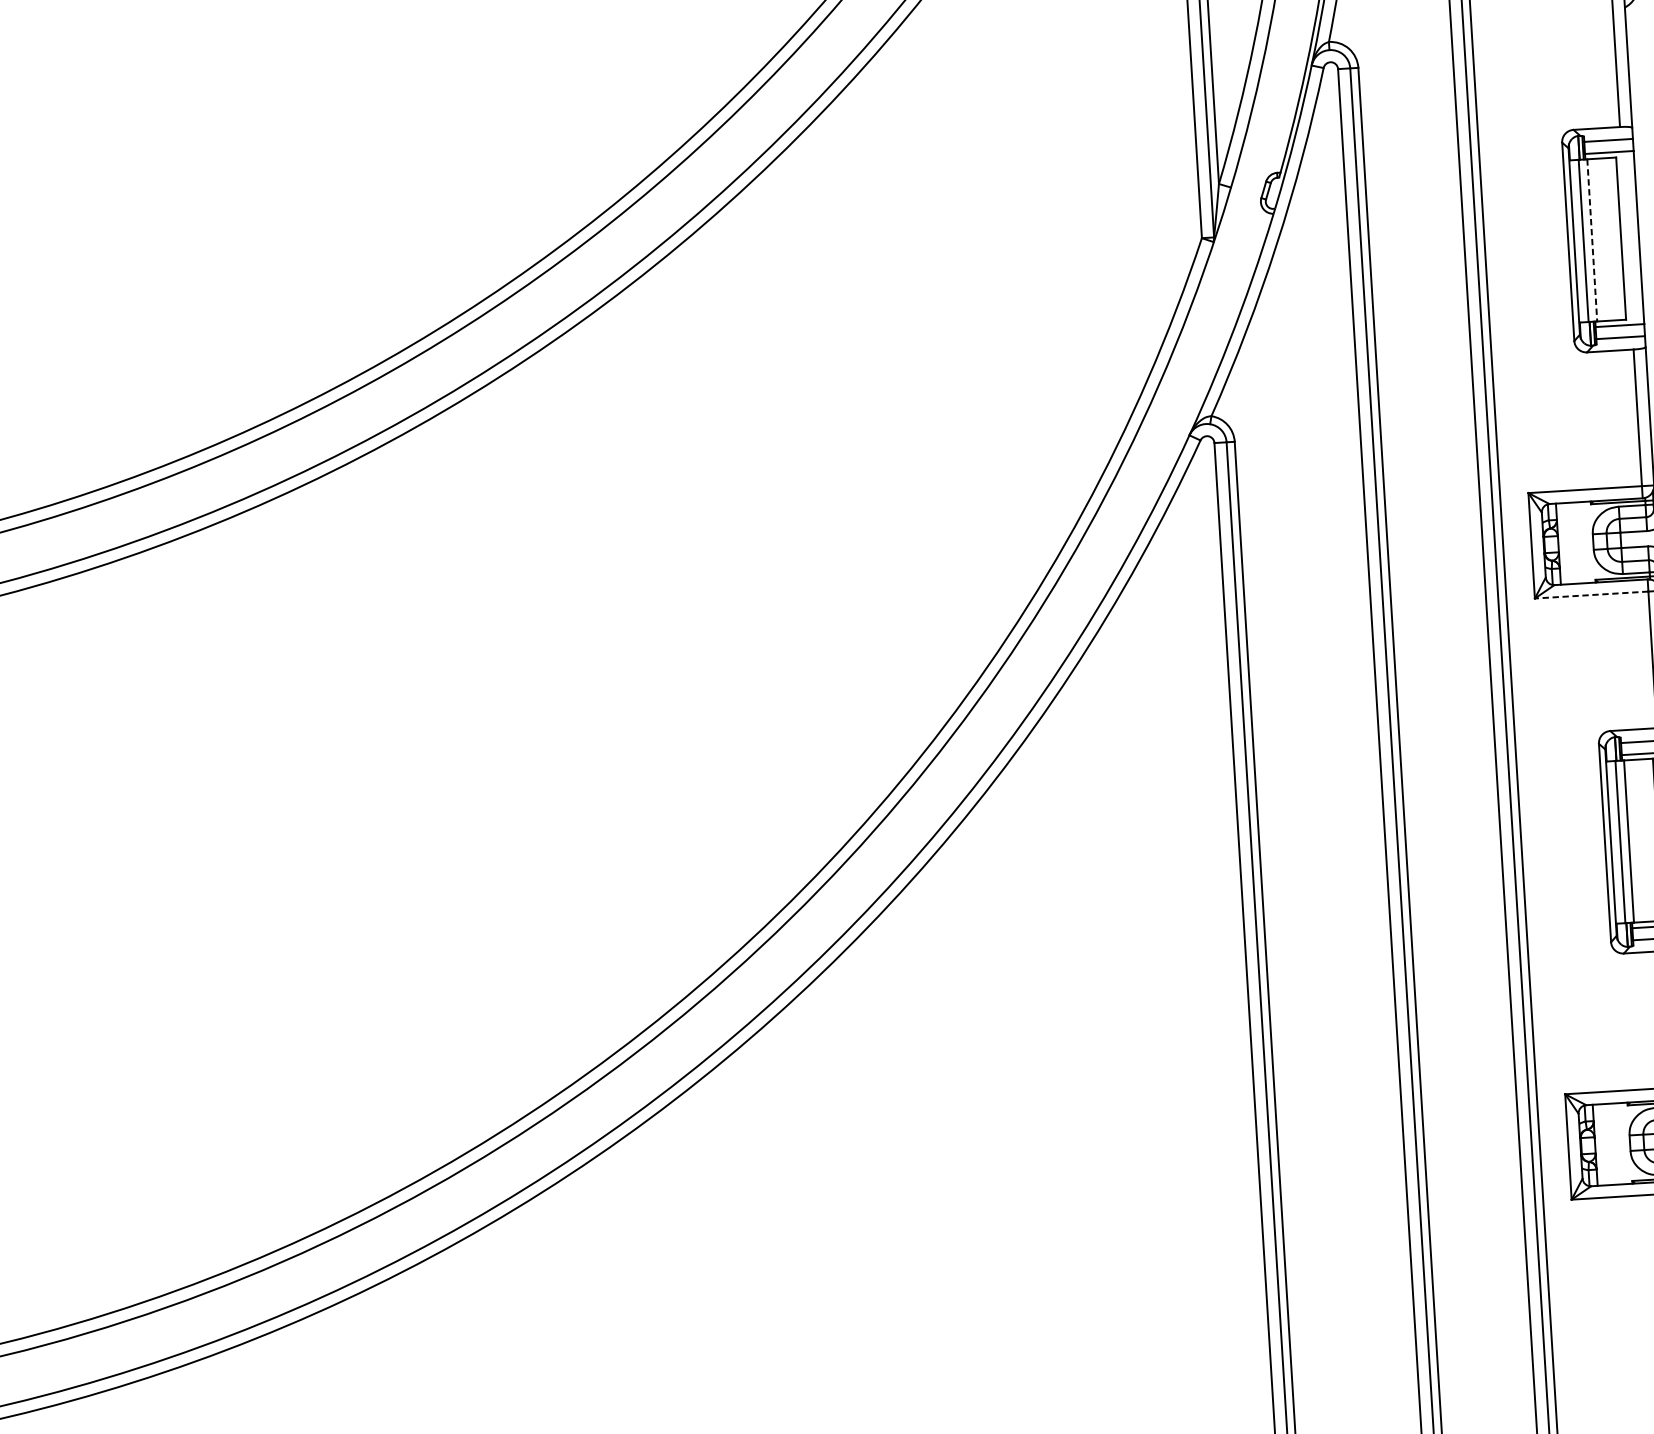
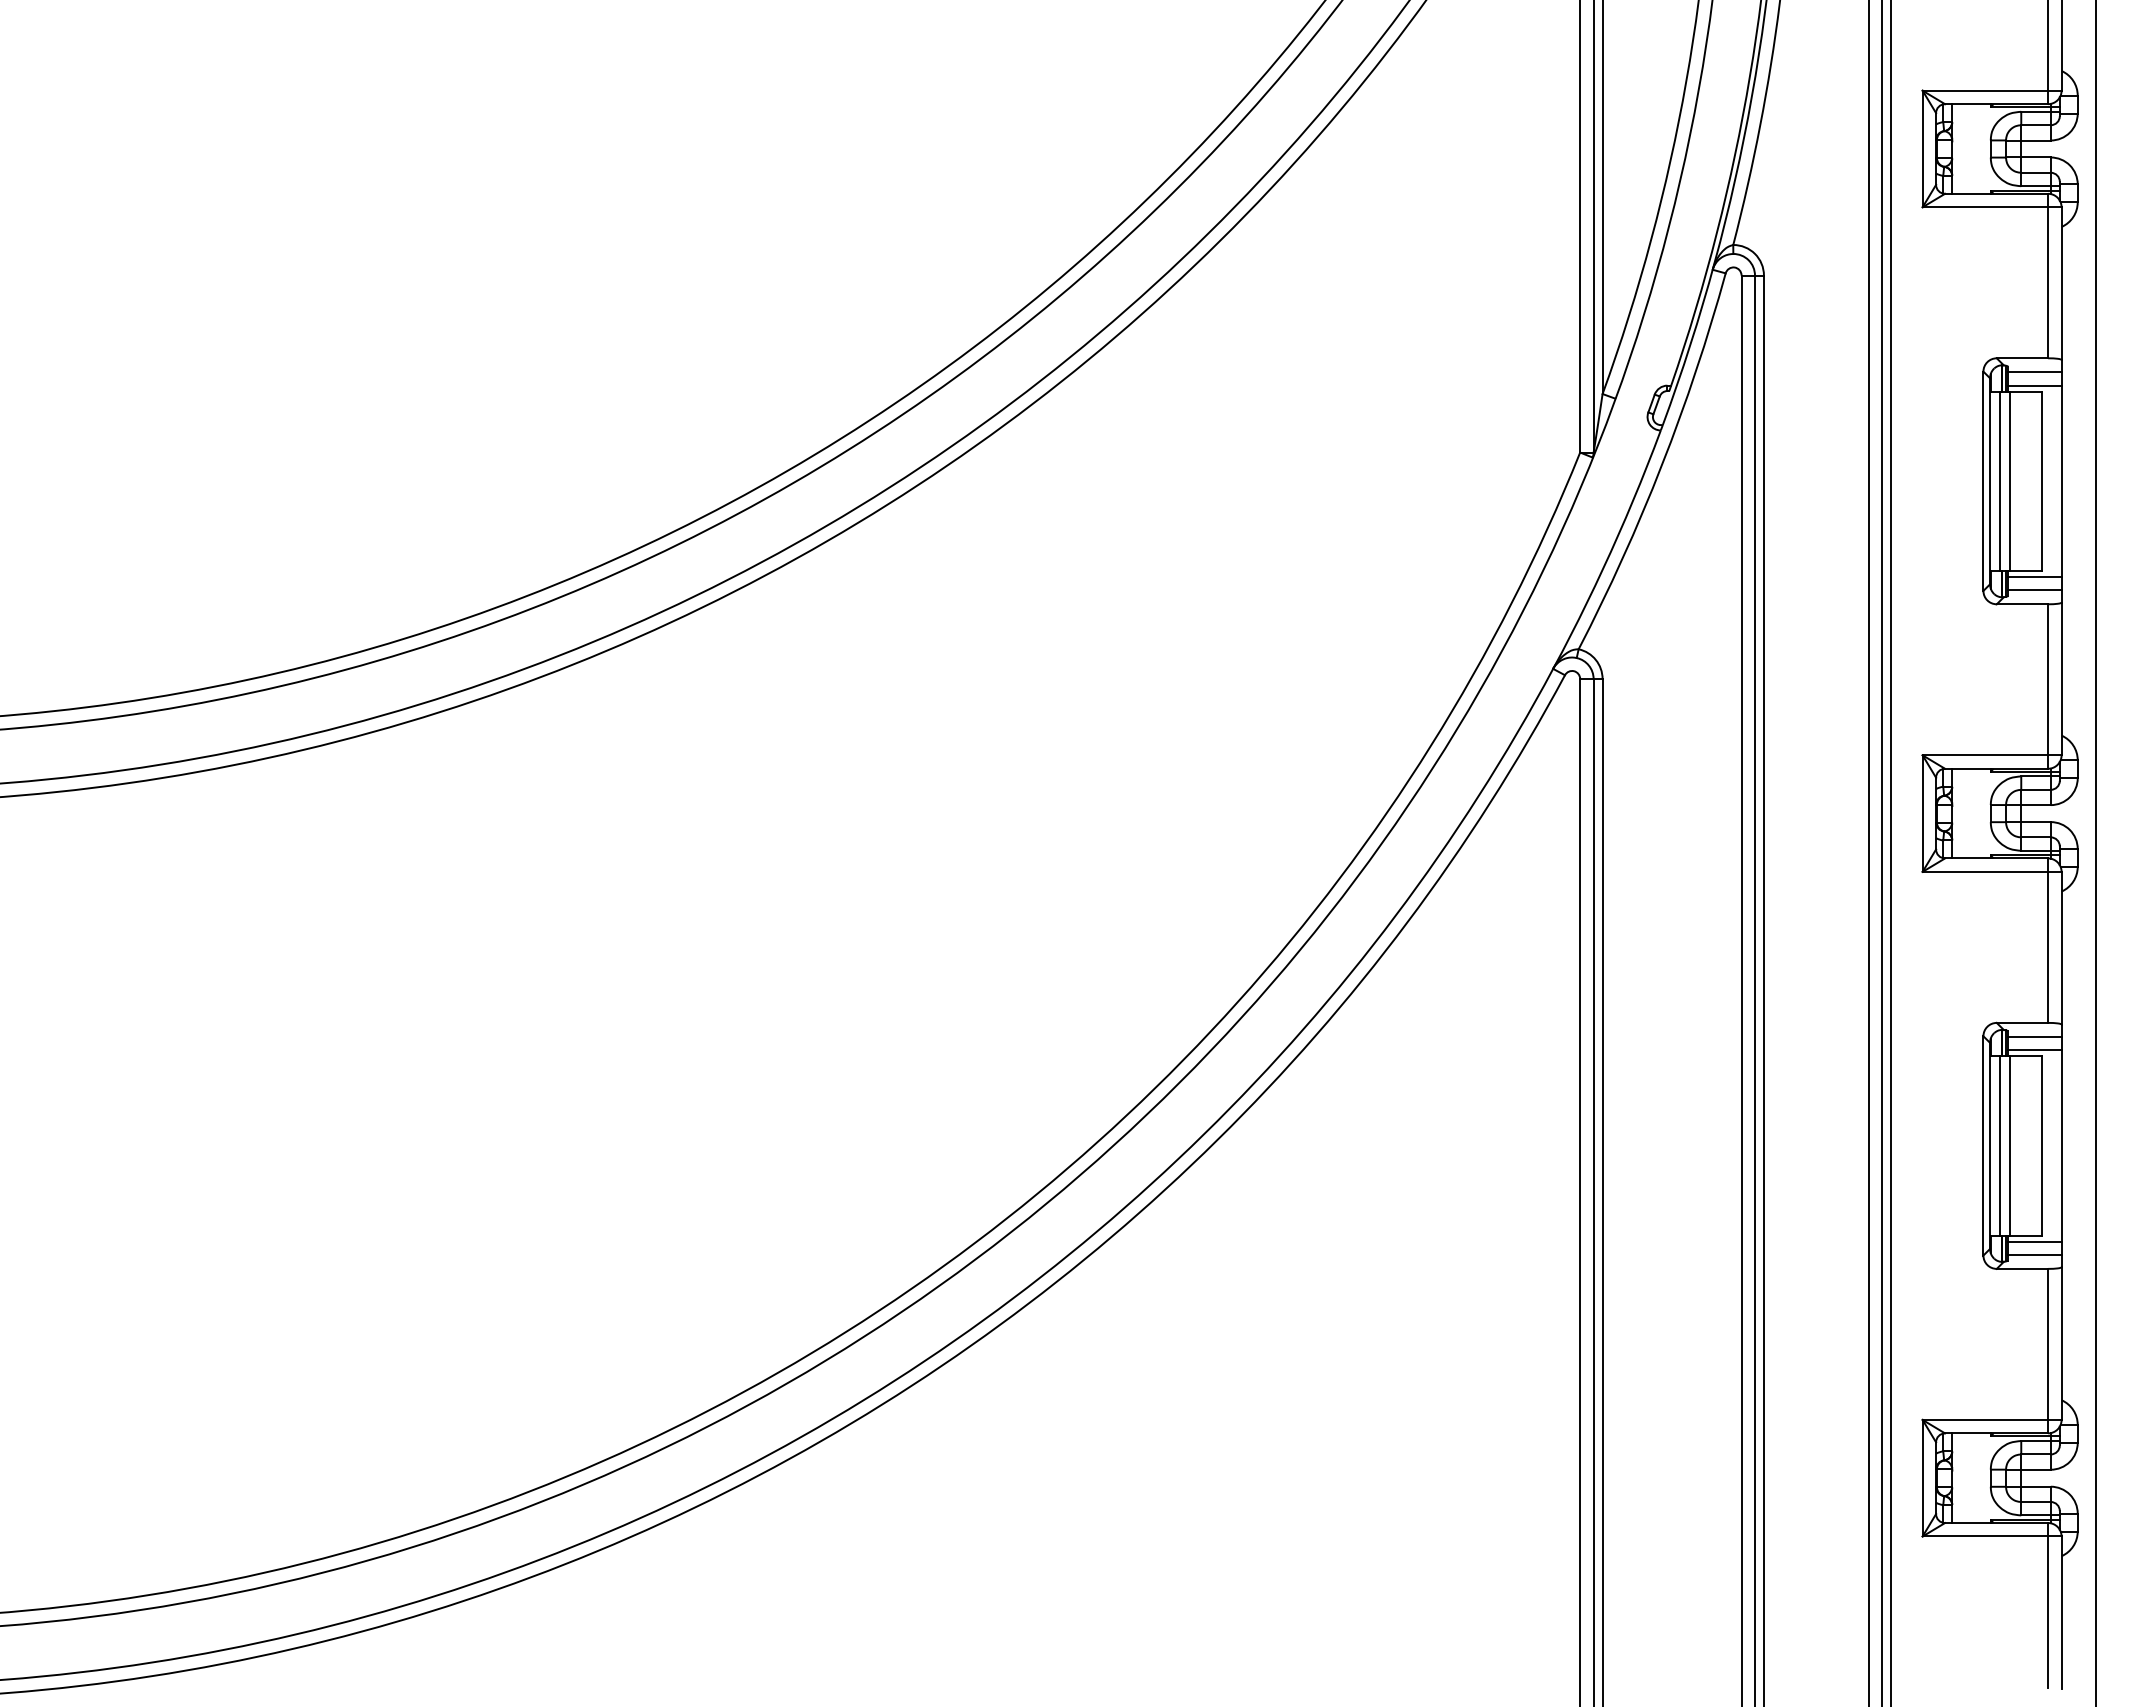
line: (1591, 240) -> (2009, 481), dashed -> solid
line: (1591, 594) -> (1985, 871), dashed -> solid

